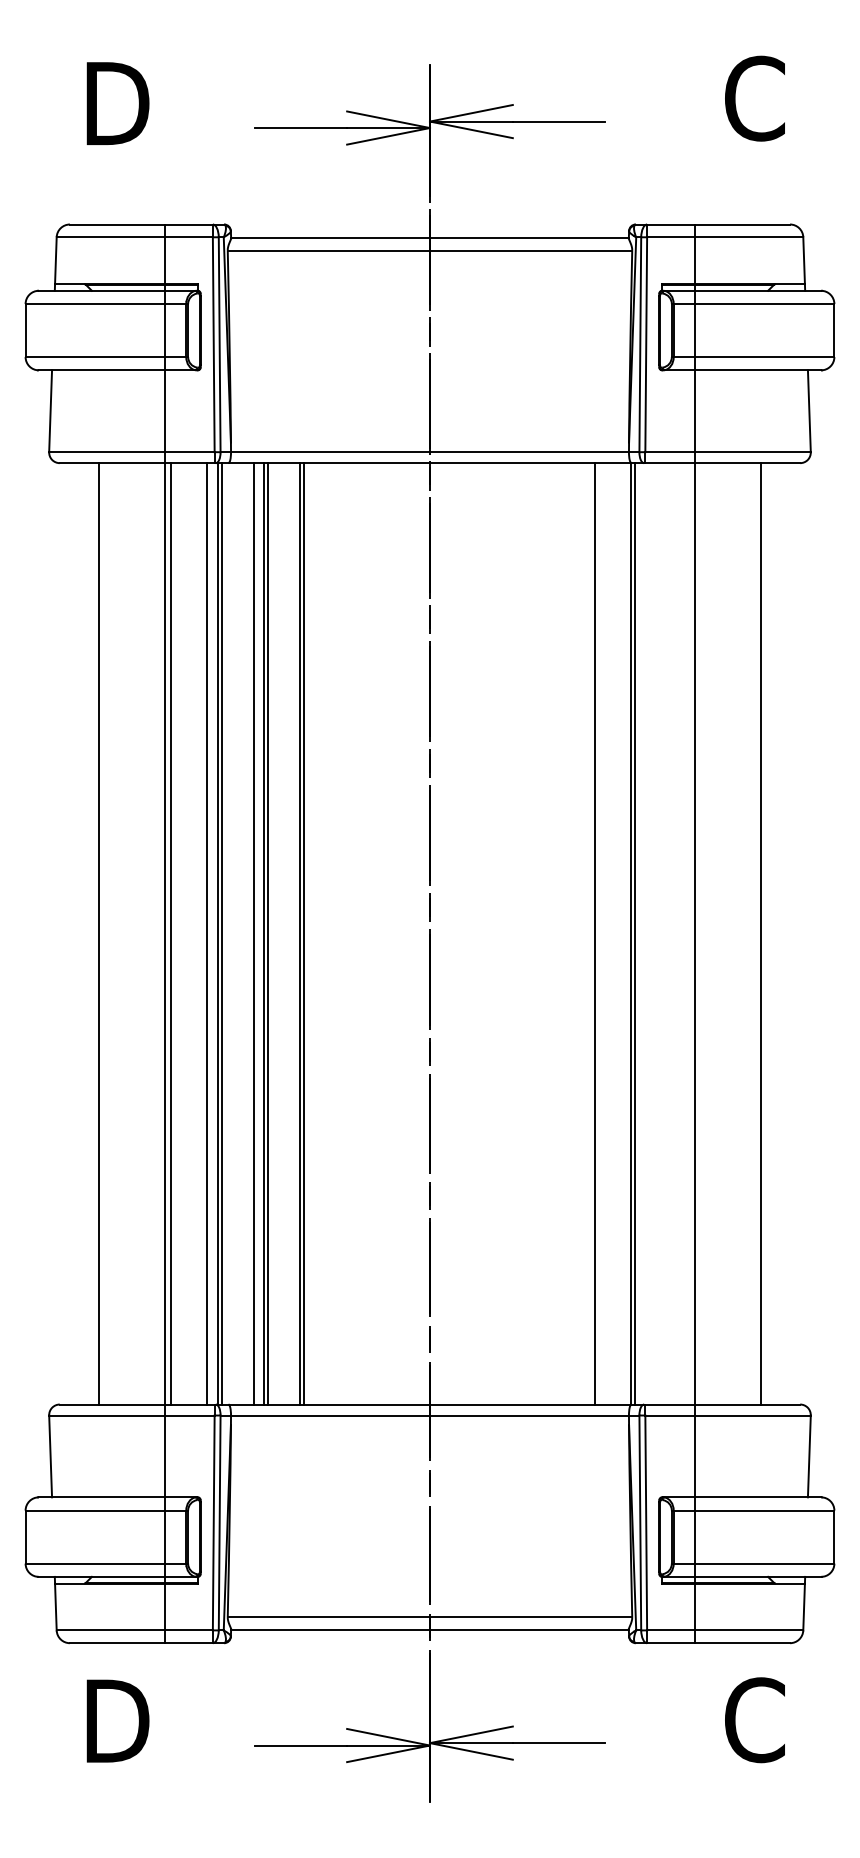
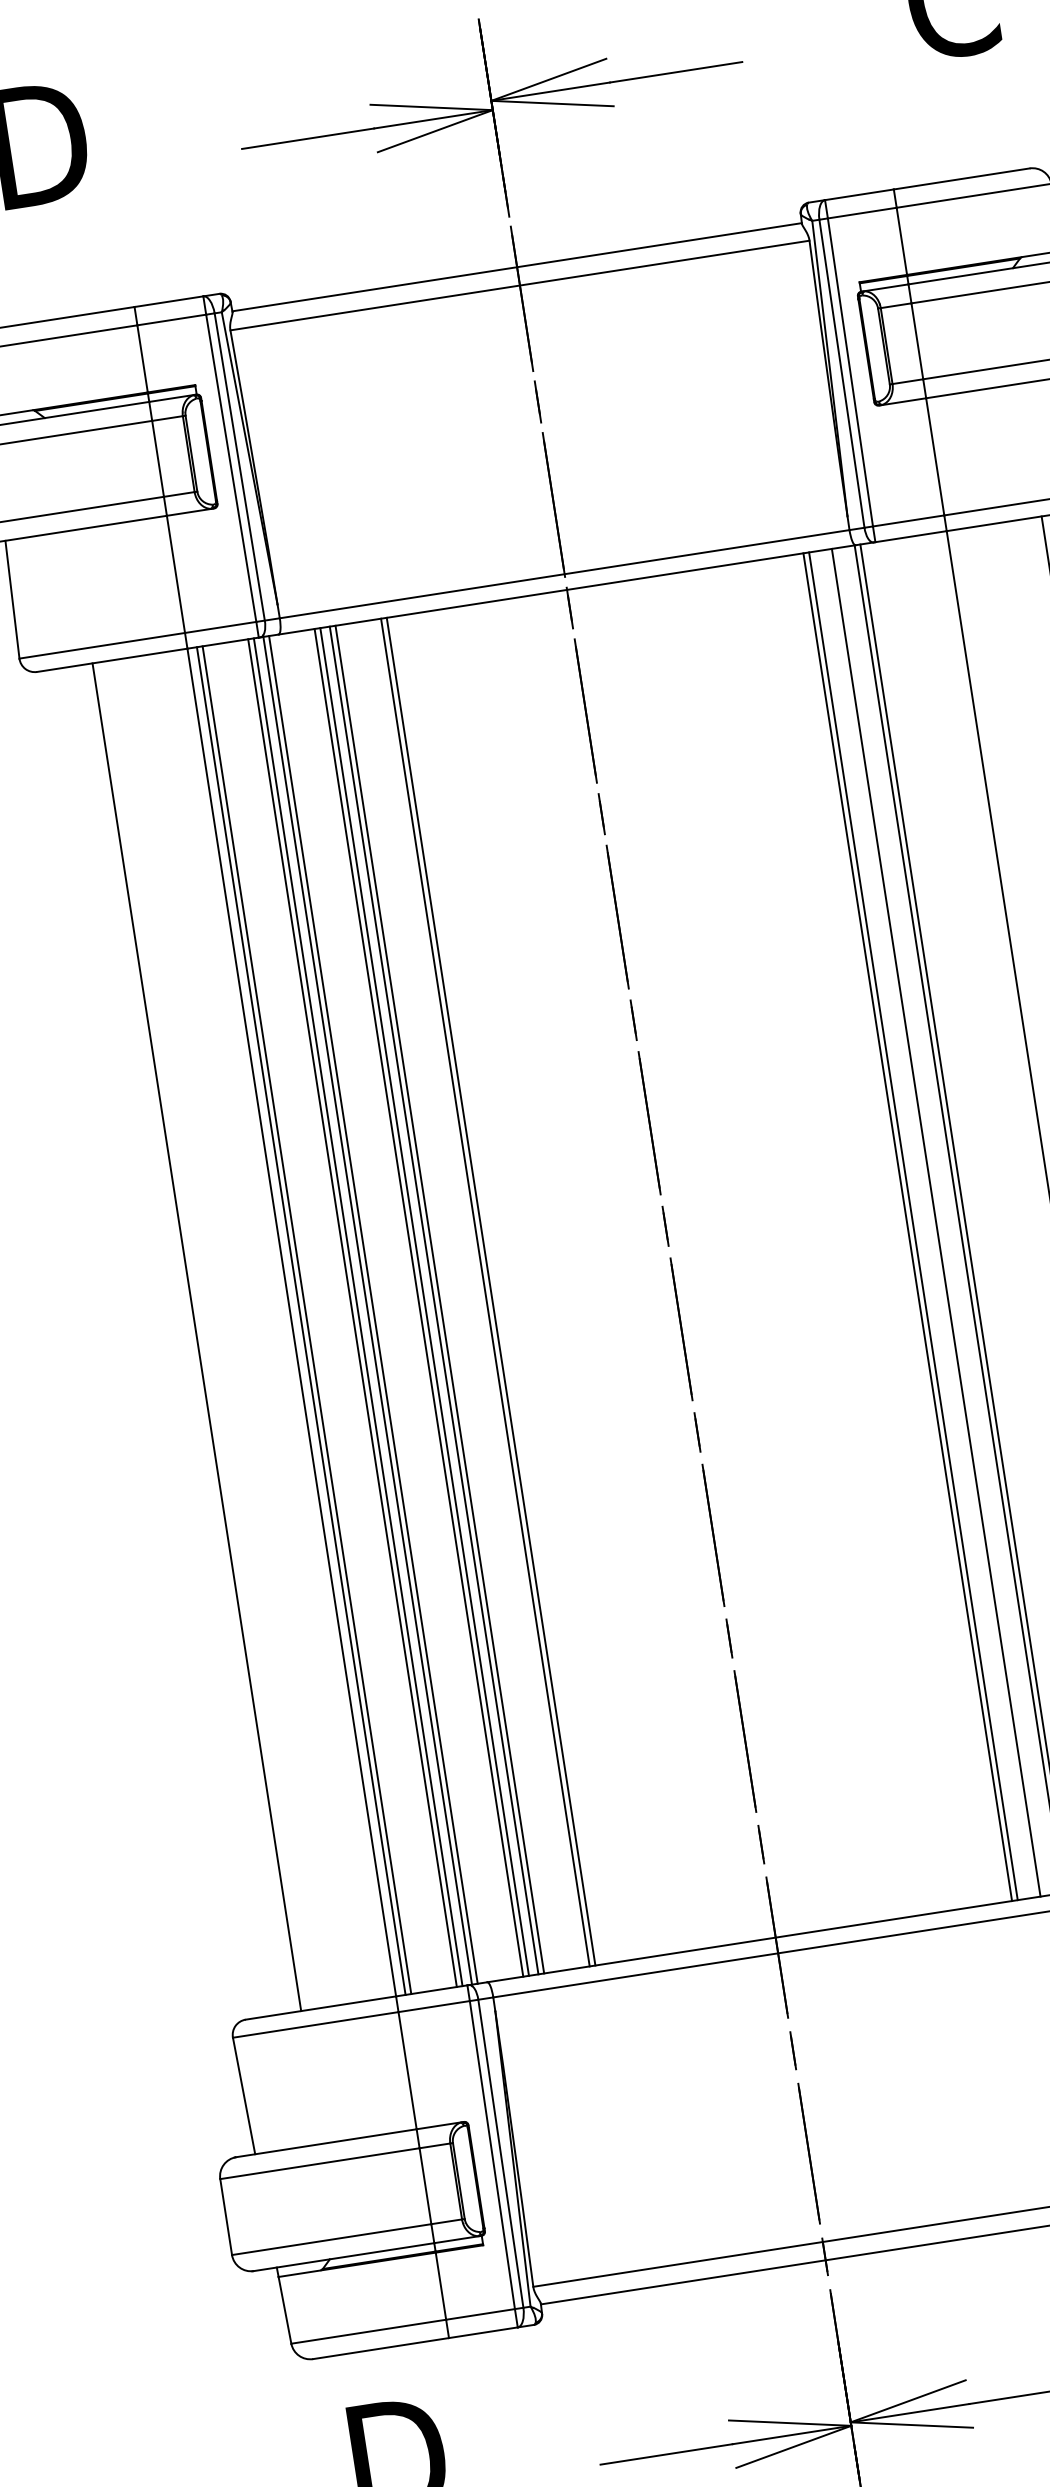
line: (175, 933) -> (306, 1319), added
line: (211, 933) -> (358, 1311), added
line: (257, 933) -> (424, 1301), added
line: (599, 933) -> (914, 1225), added
line: (614, 933) -> (935, 1222), added

